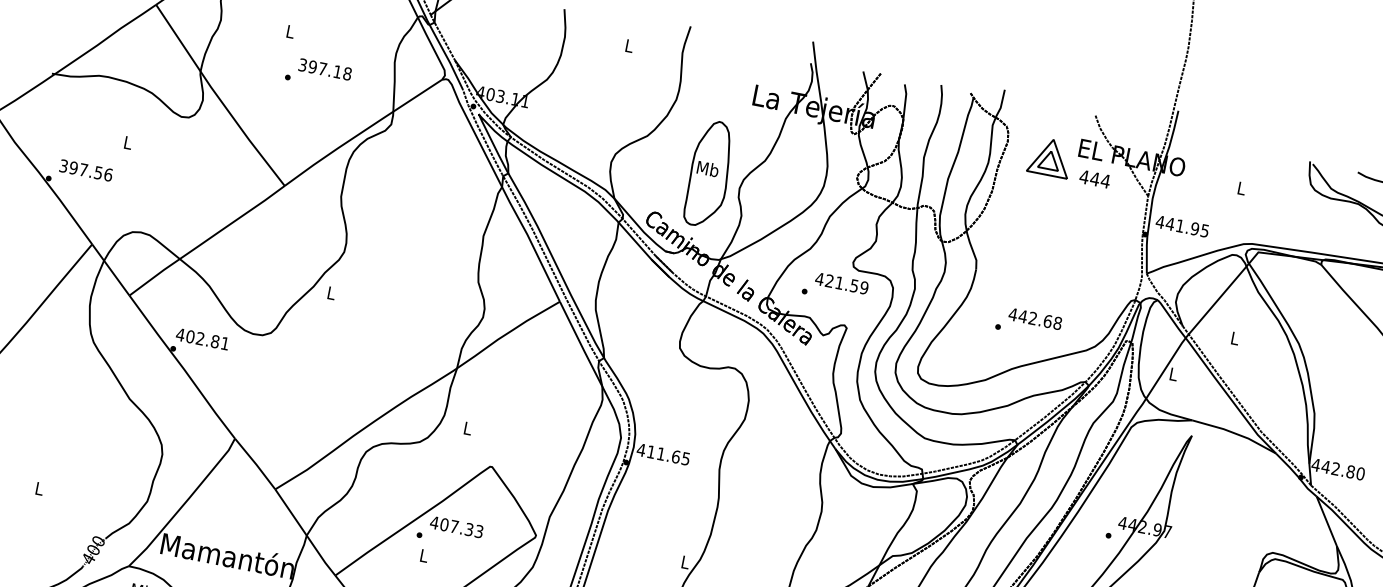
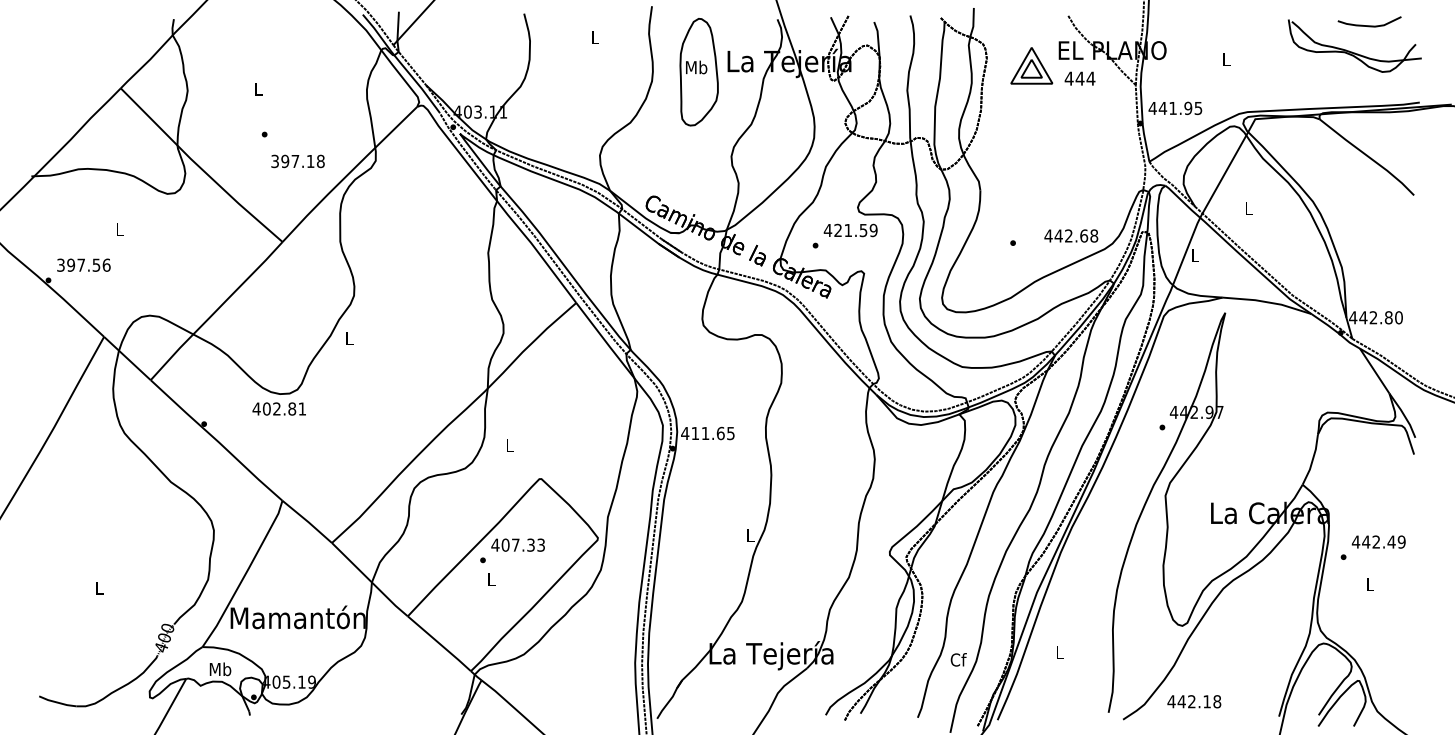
text: (324, 69) -> (297, 161), moved
part: (708, 174) -> (698, 72), moved
text: (1035, 318) -> (1071, 235), moved
text: (201, 338) -> (278, 408), moved

